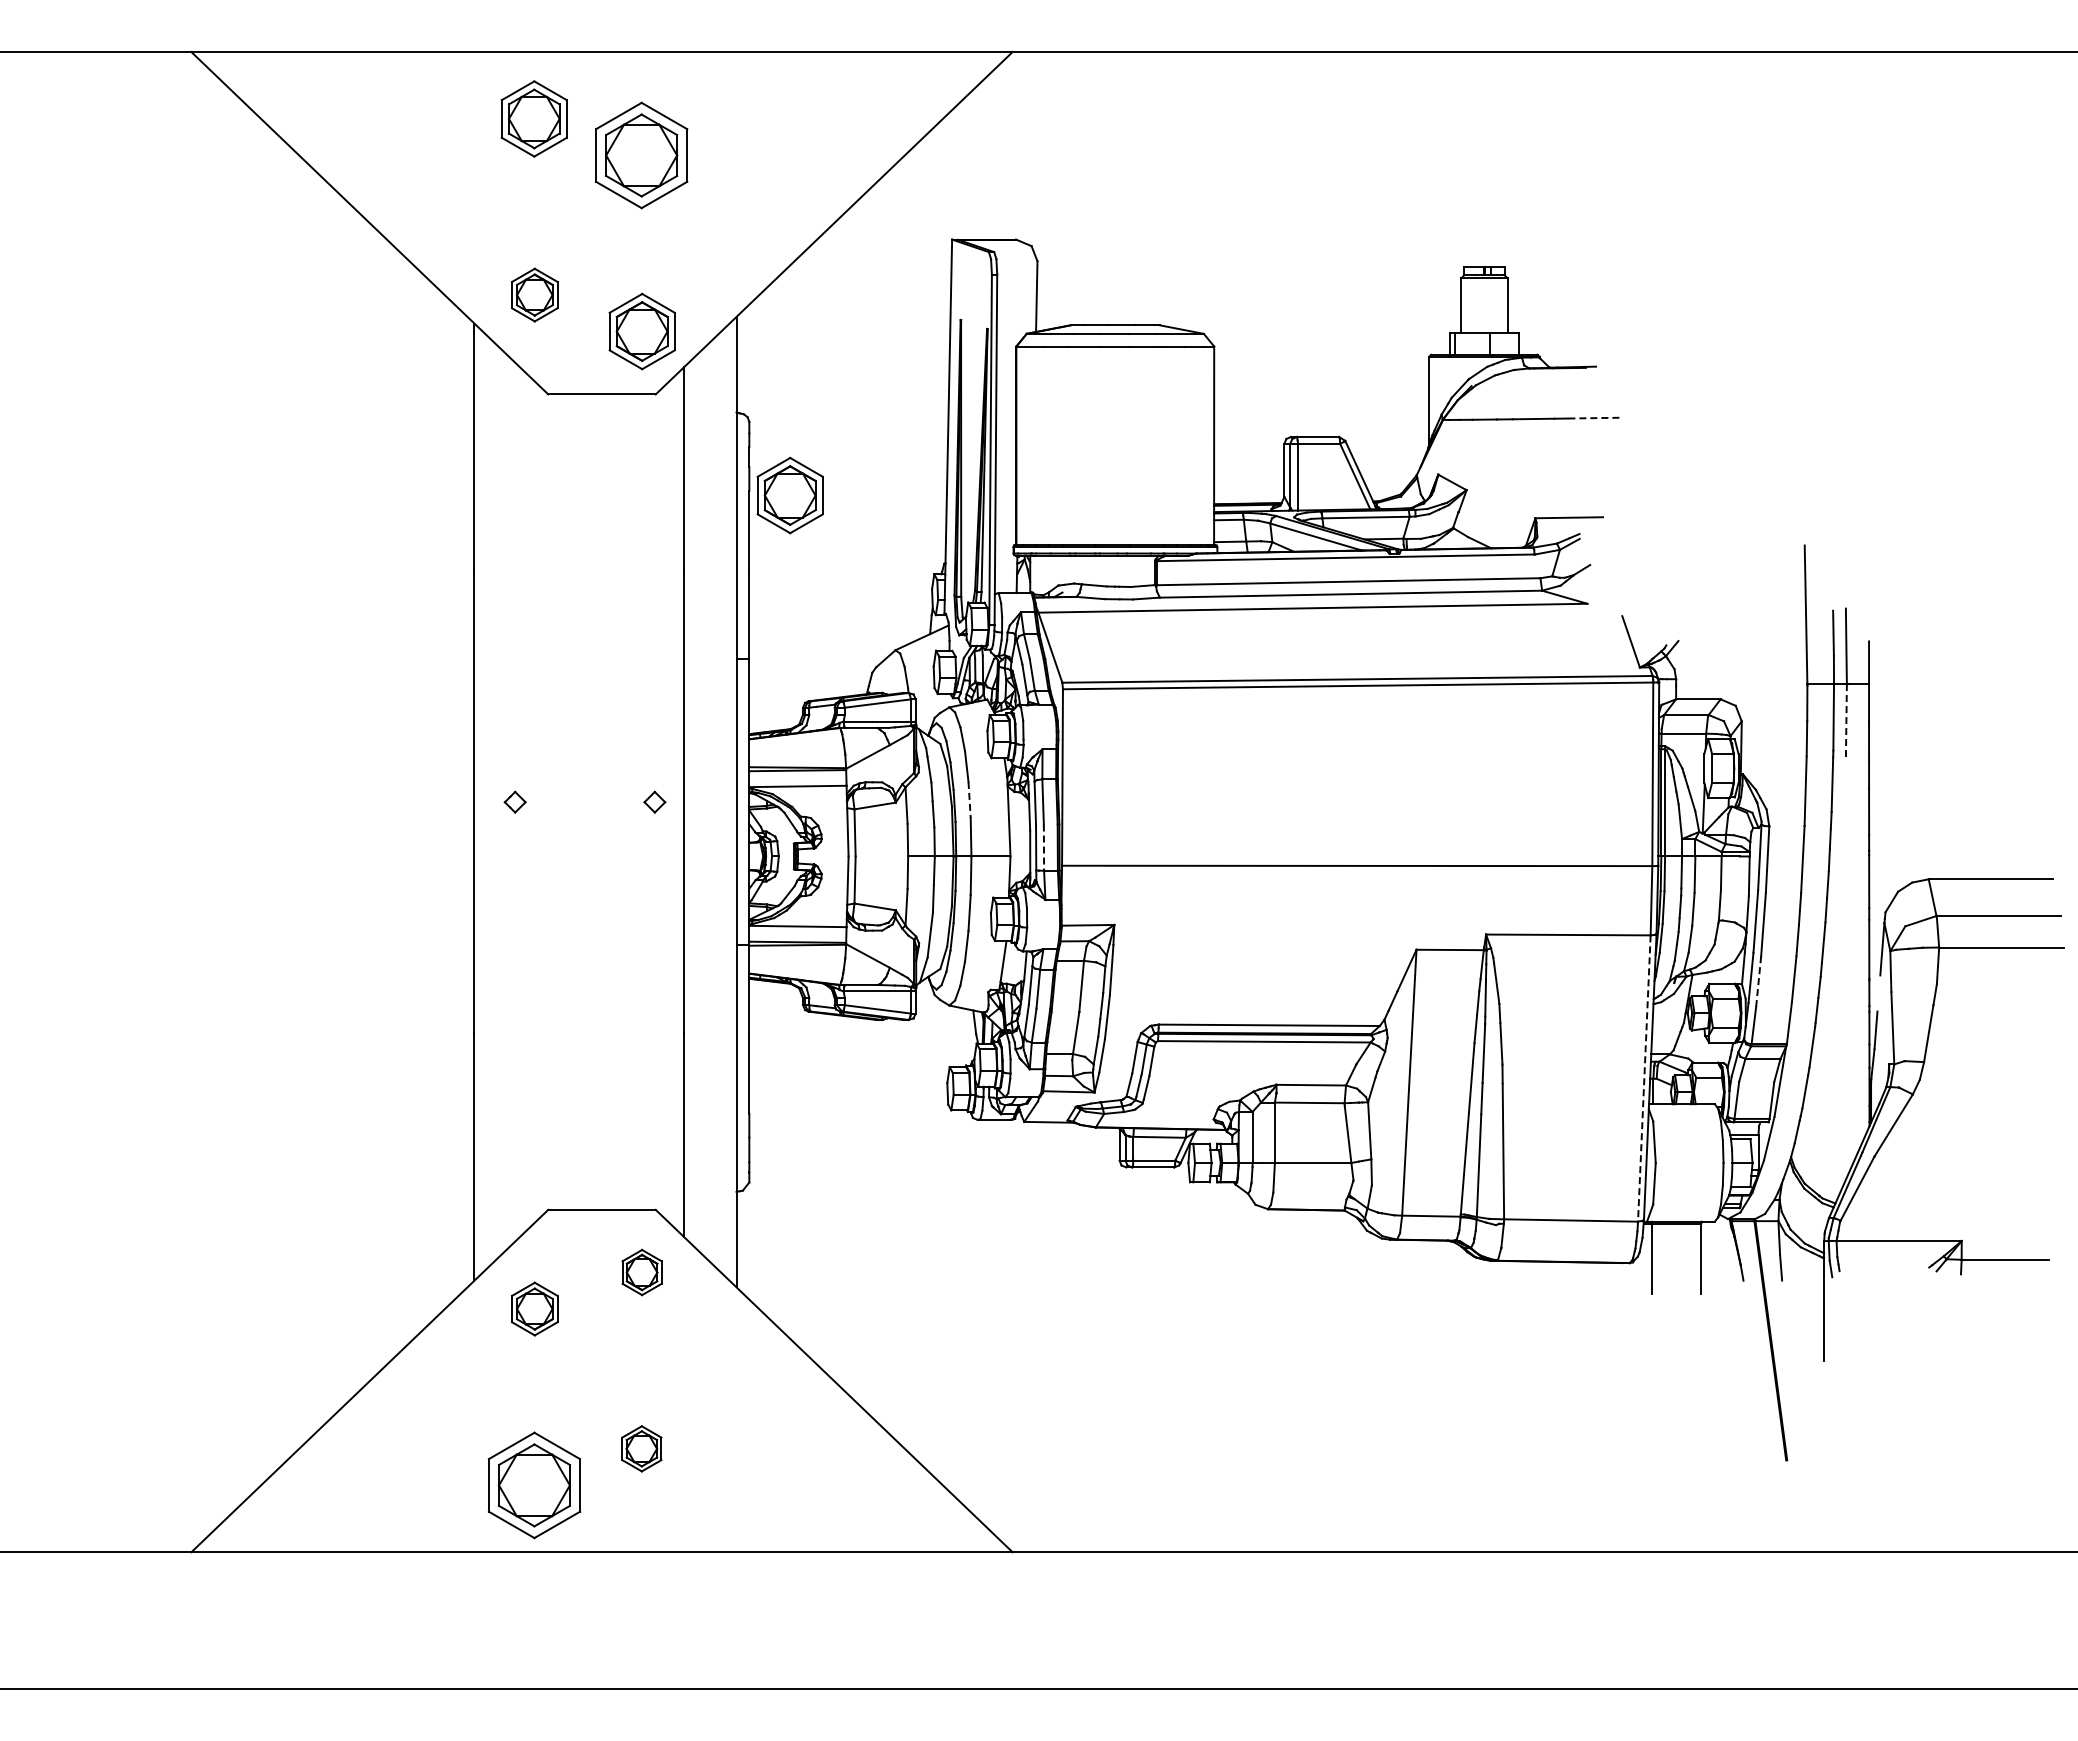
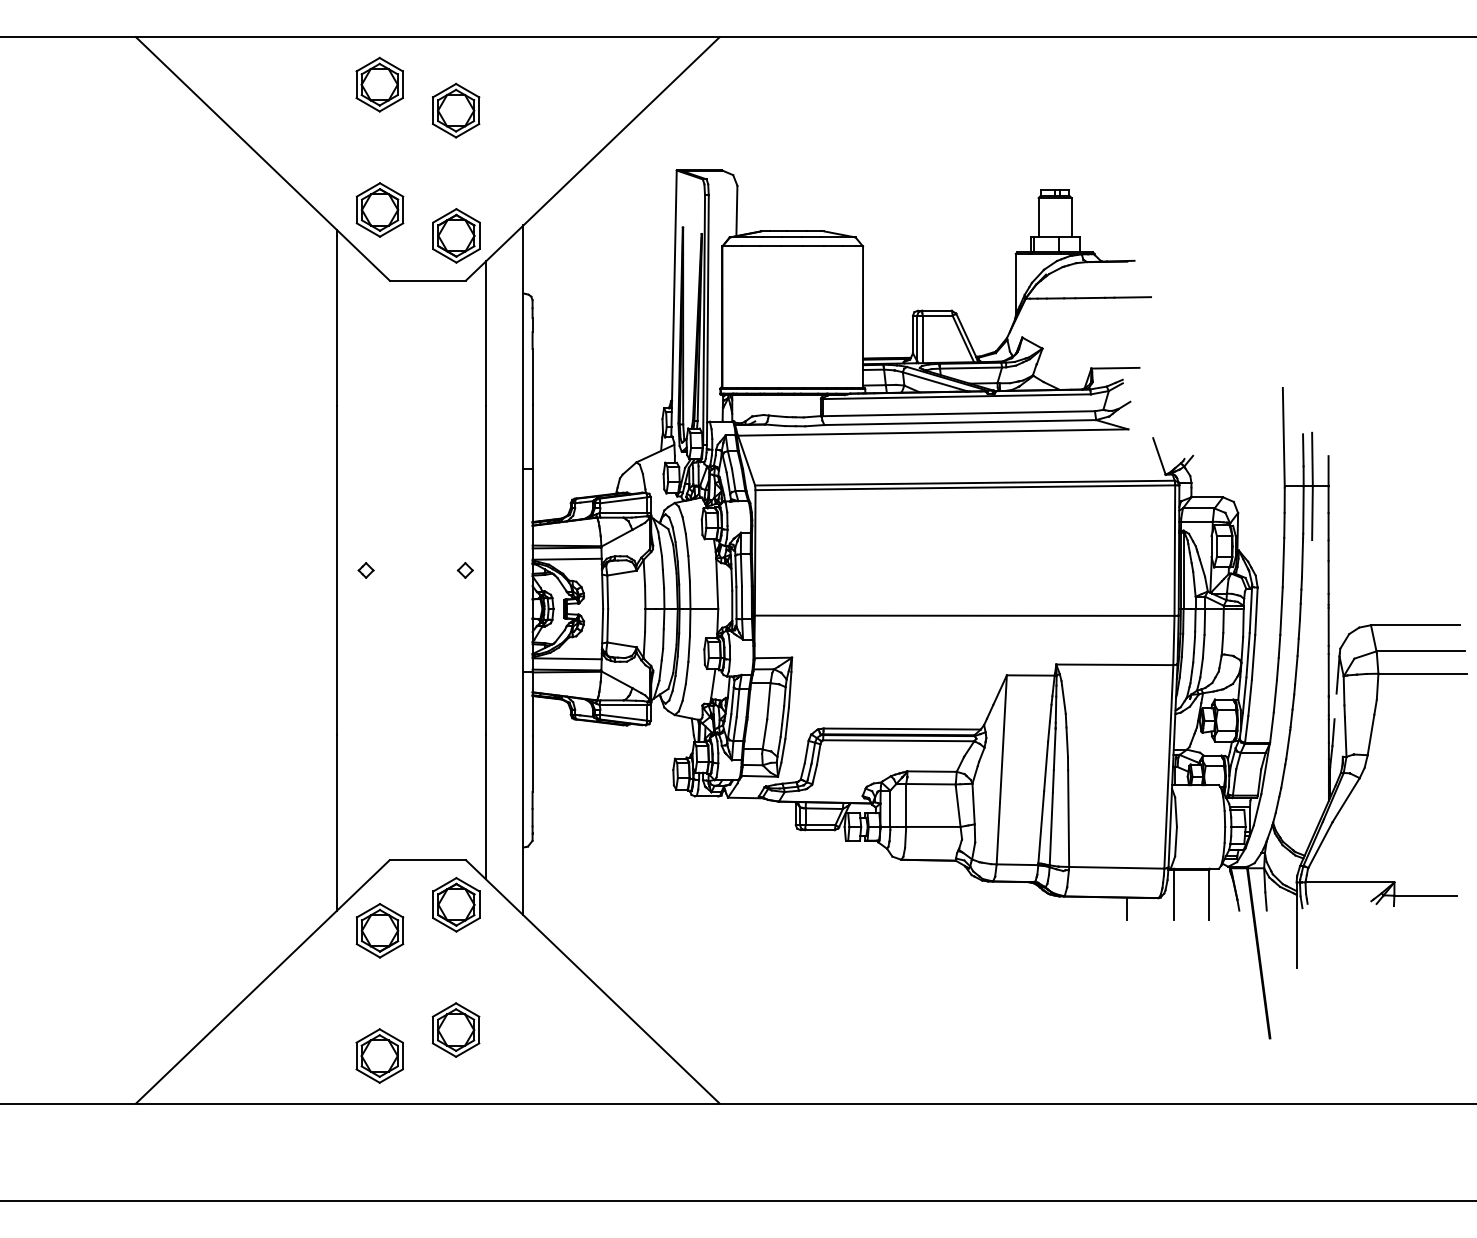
part: (641, 155) -> (455, 110), size x0.71
part: (534, 294) -> (379, 209), size x1.43
line: (1593, 418) -> (1132, 297), dashed -> solid
part: (789, 495) -> (561, 352), removed
line: (1846, 721) -> (1312, 513), dashed -> solid
line: (969, 800) -> (689, 569), dashed -> solid
line: (1043, 848) -> (741, 603), dashed -> solid
line: (1758, 981) -> (1249, 697), dashed -> solid
line: (1644, 1079) -> (1168, 767), dashed -> solid
part: (641, 1272) -> (455, 904), size x1.67
line: (1585, 1278) -> (1127, 909), added
part: (534, 1308) -> (379, 930), size x1.43
part: (641, 1448) -> (455, 1029), size x1.67
part: (533, 1484) -> (379, 1055), size x0.71

